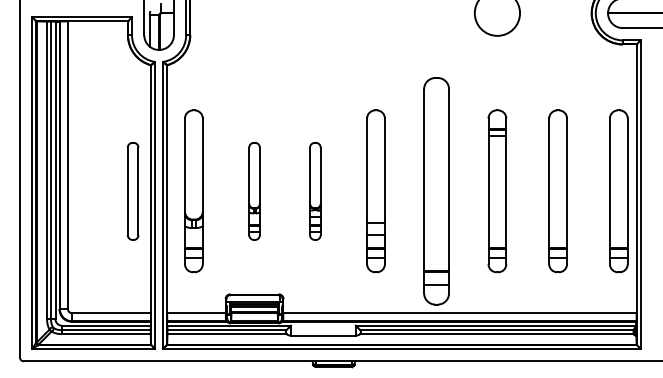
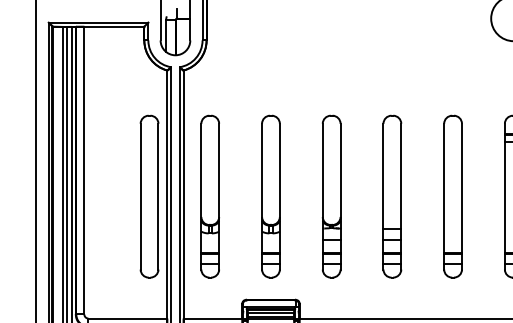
part: (132, 191) -> (148, 196), size x1.67
part: (254, 191) -> (270, 196), size x1.67
part: (315, 191) -> (331, 196), size x1.67
part: (436, 191) -> (452, 196), size x0.71

